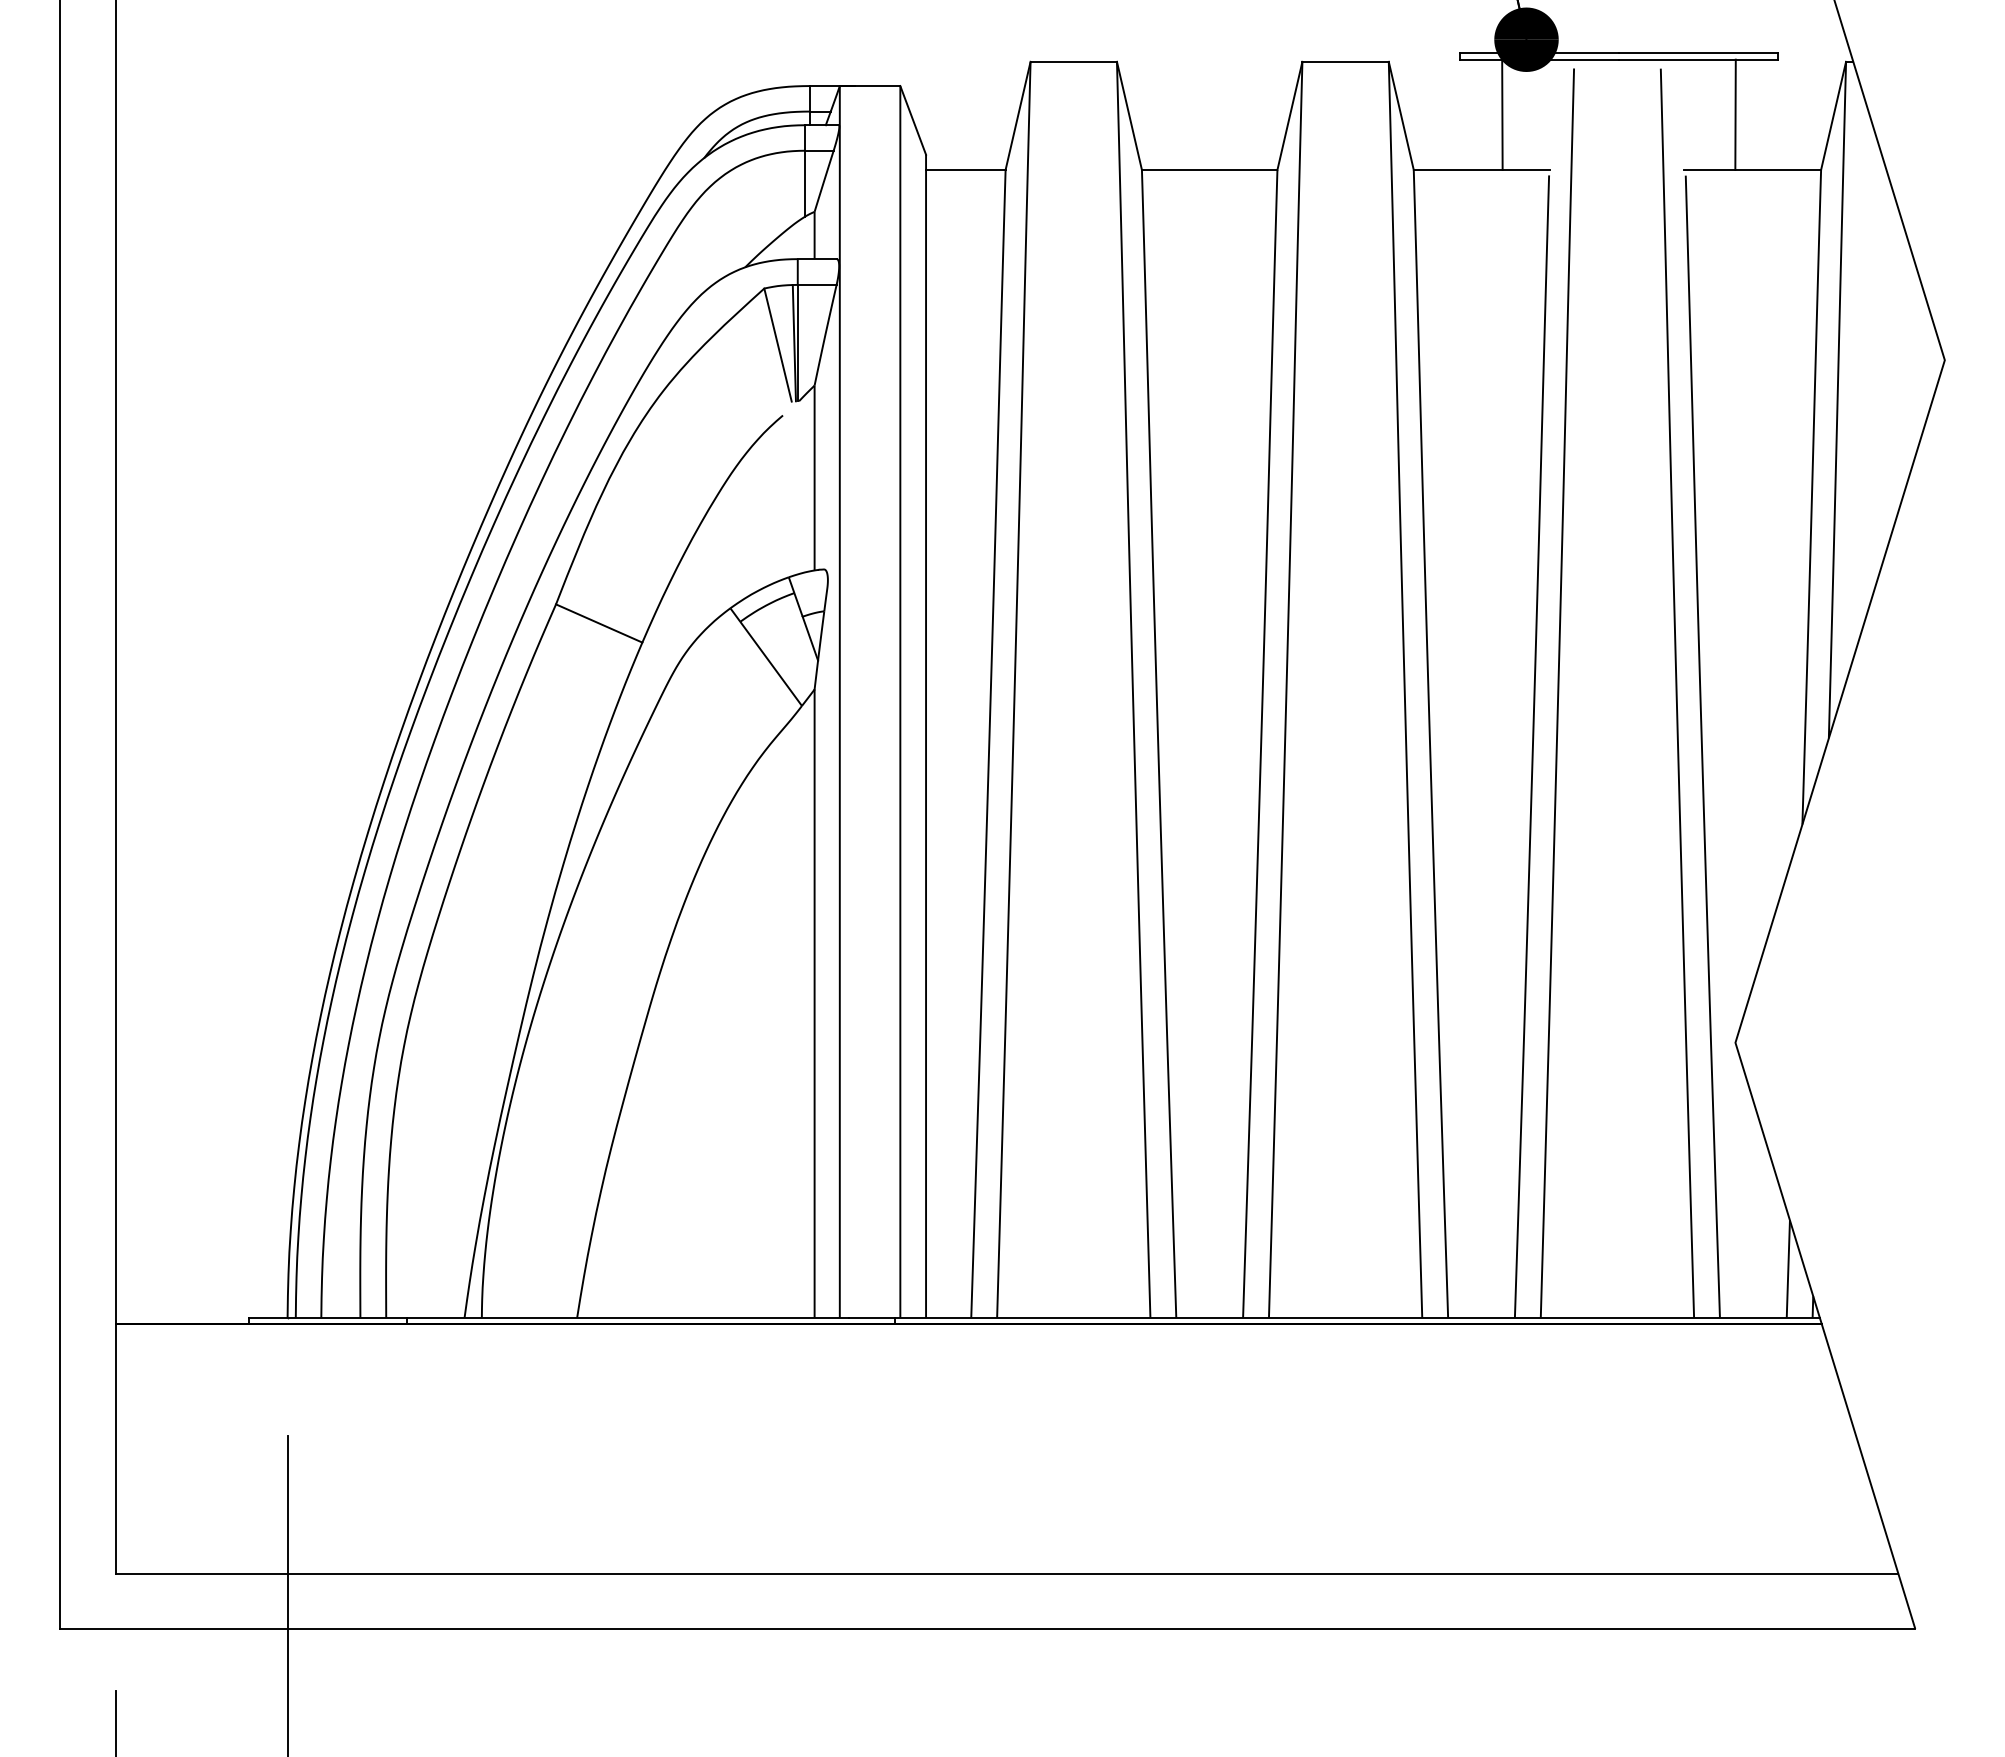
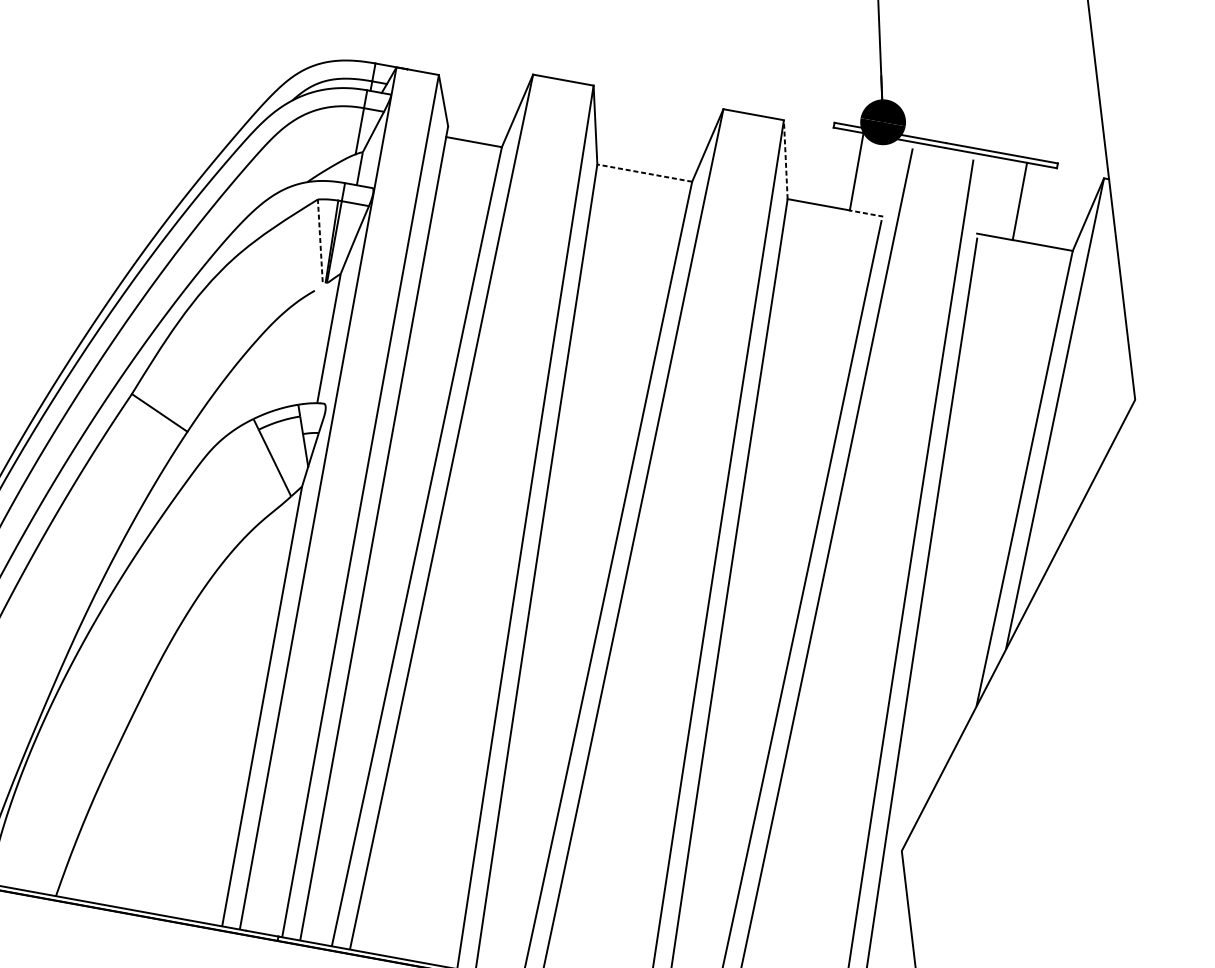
line: (1401, 115) -> (785, 159), solid -> dashed
line: (1209, 170) -> (644, 173), solid -> dashed
line: (1526, 170) -> (866, 213), solid -> dashed
line: (777, 344) -> (320, 240), solid -> dashed

